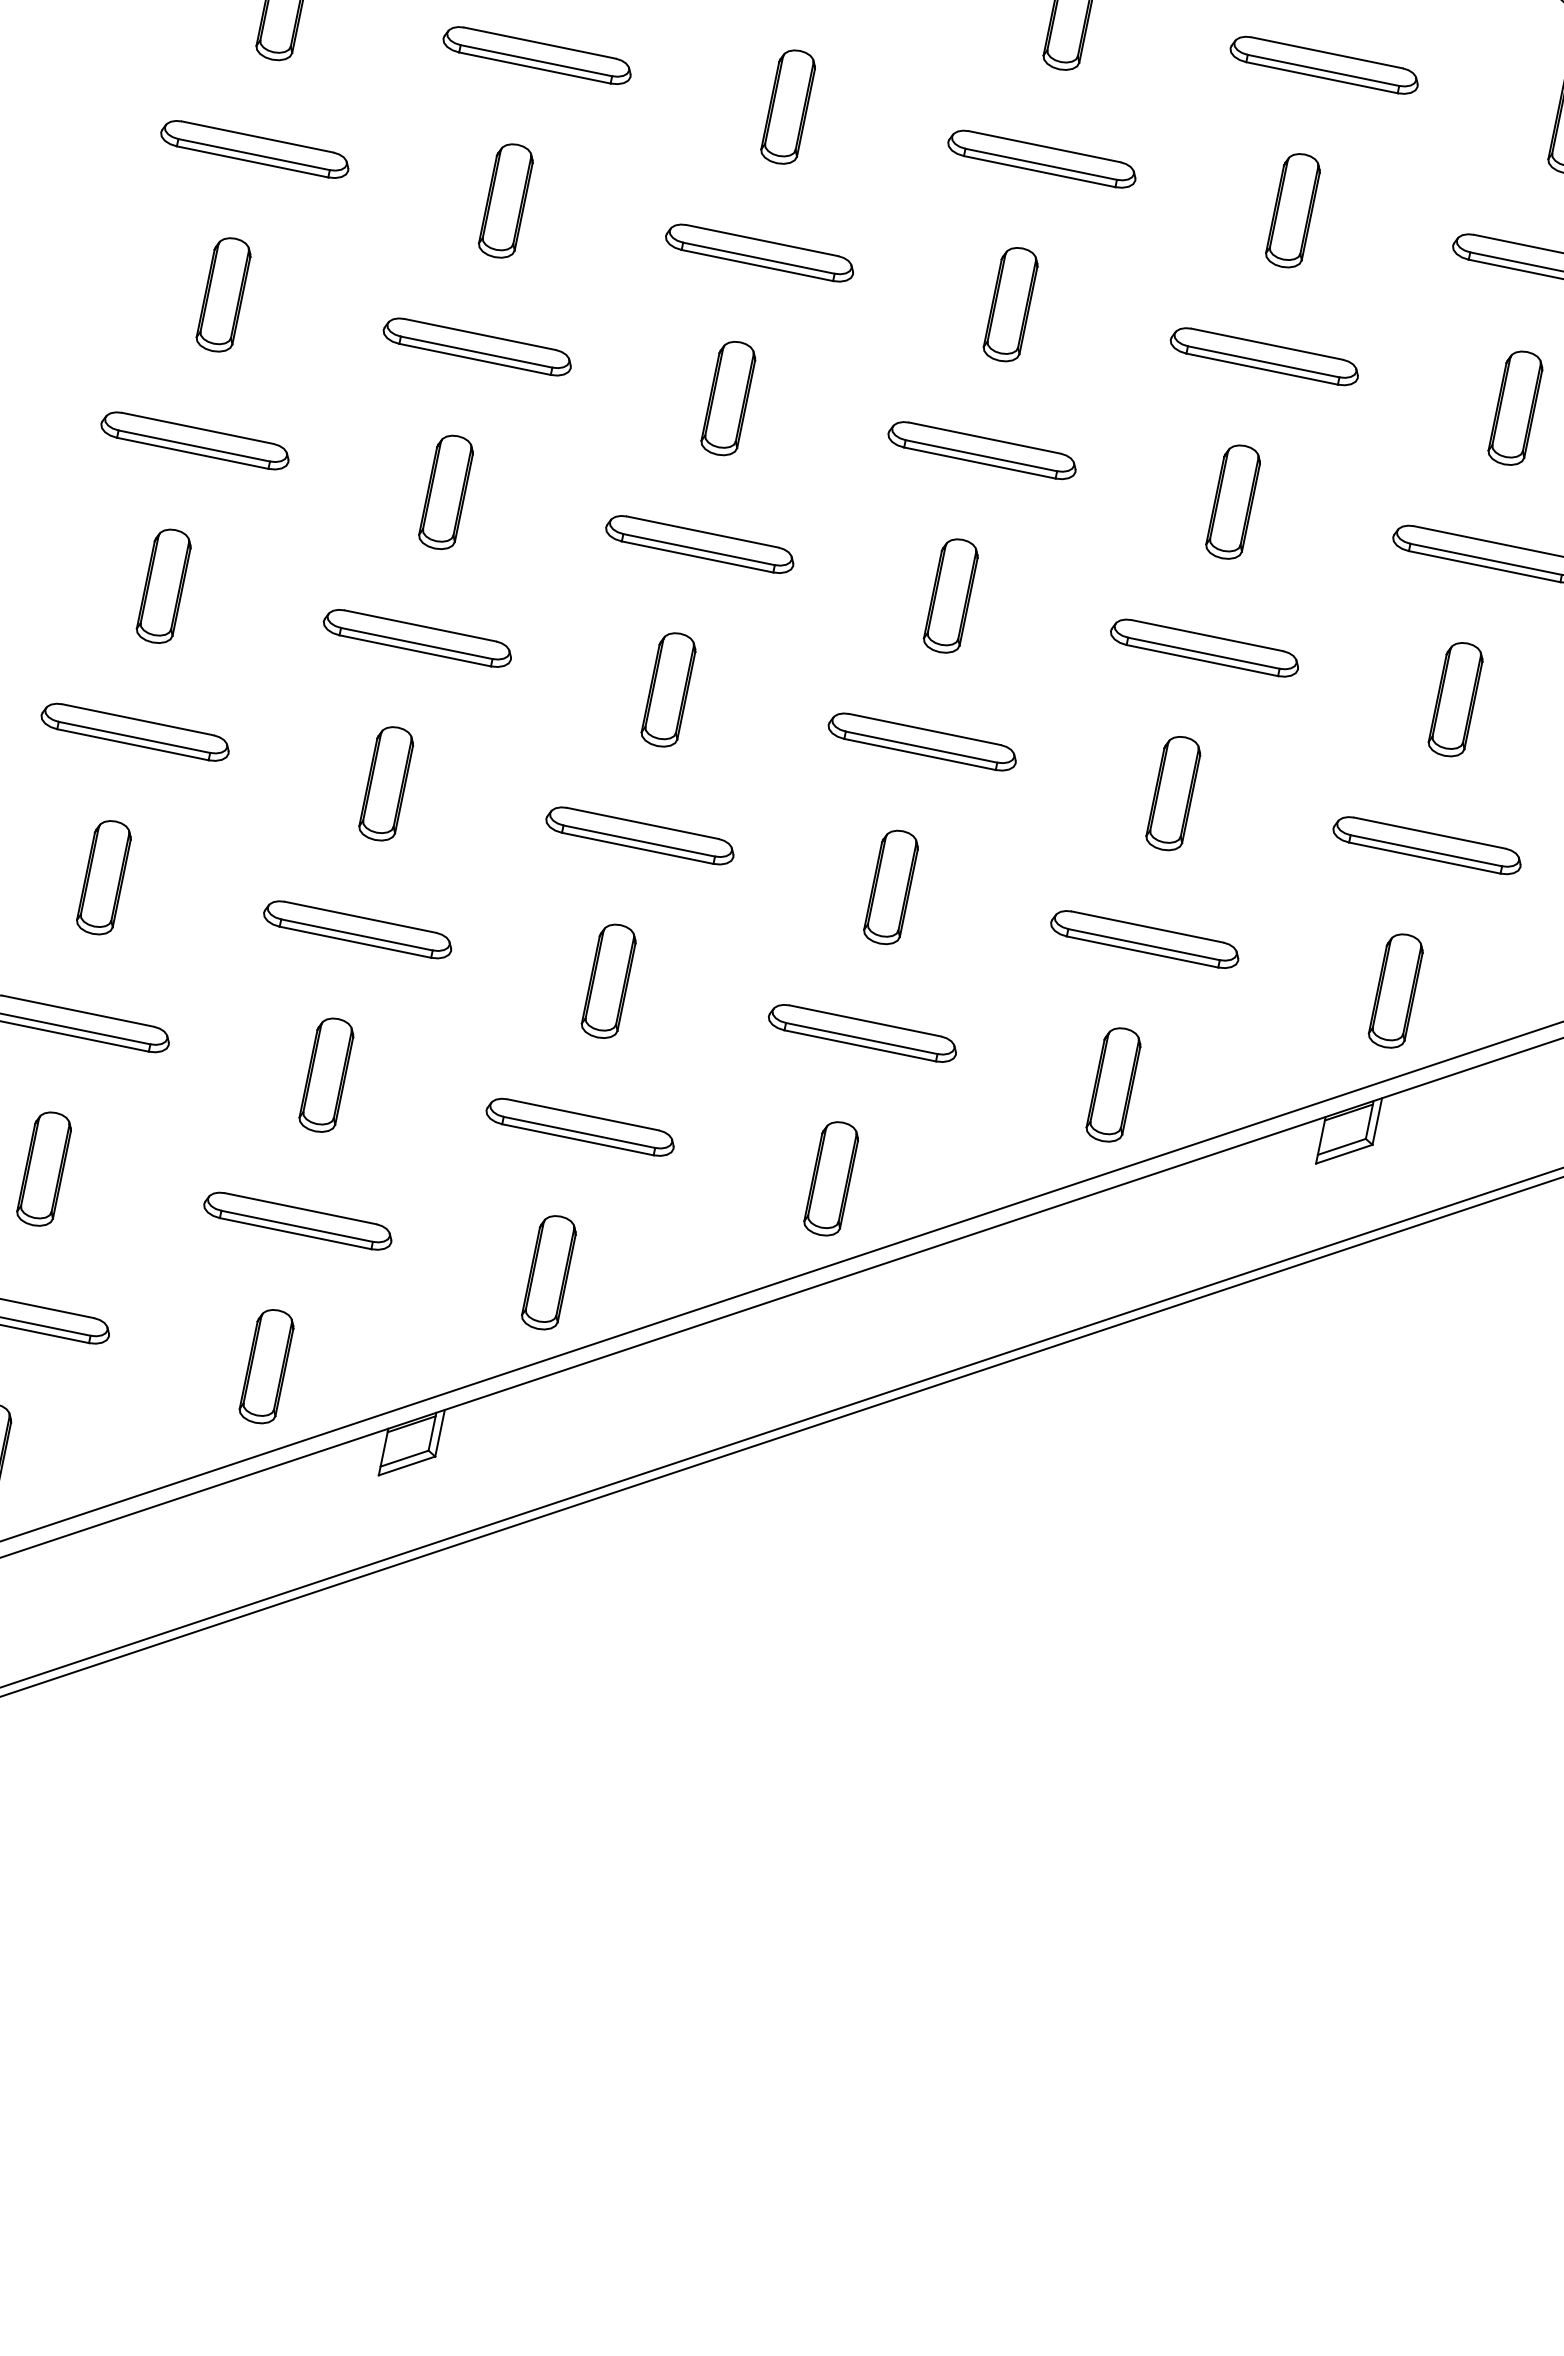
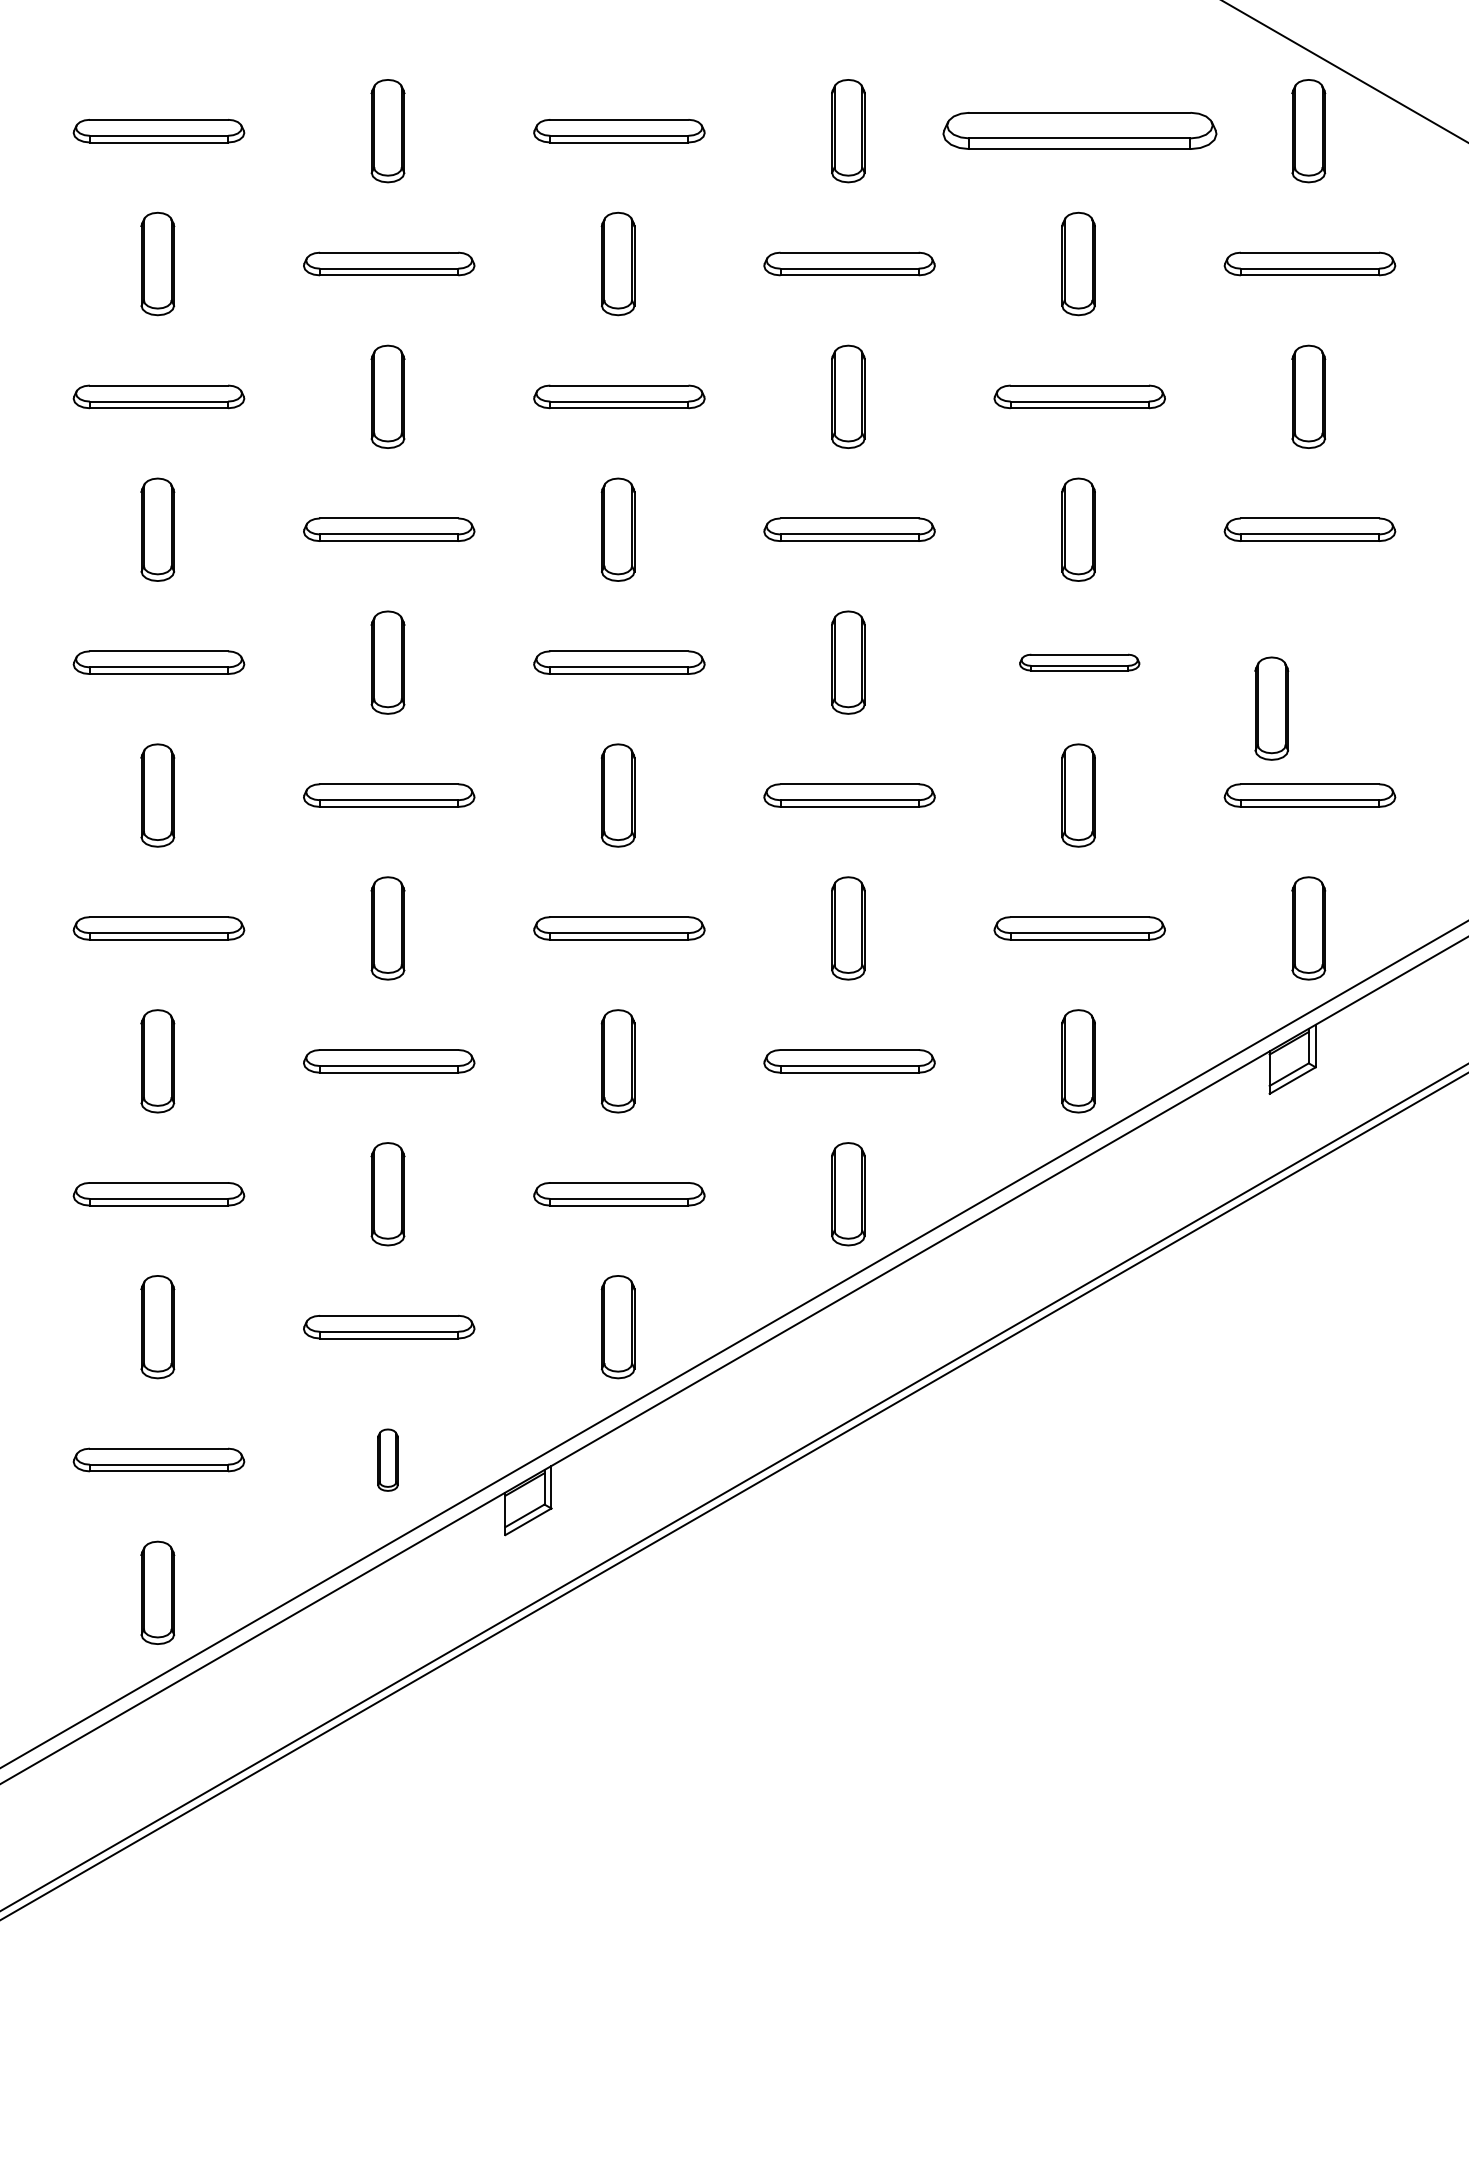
part: (1324, 65) -> (1079, 131), size x1.6
part: (1204, 647) -> (1079, 662), size x0.7
part: (1455, 699) -> (1271, 708), moved
part: (266, 1367) -> (387, 1460), size x0.6

